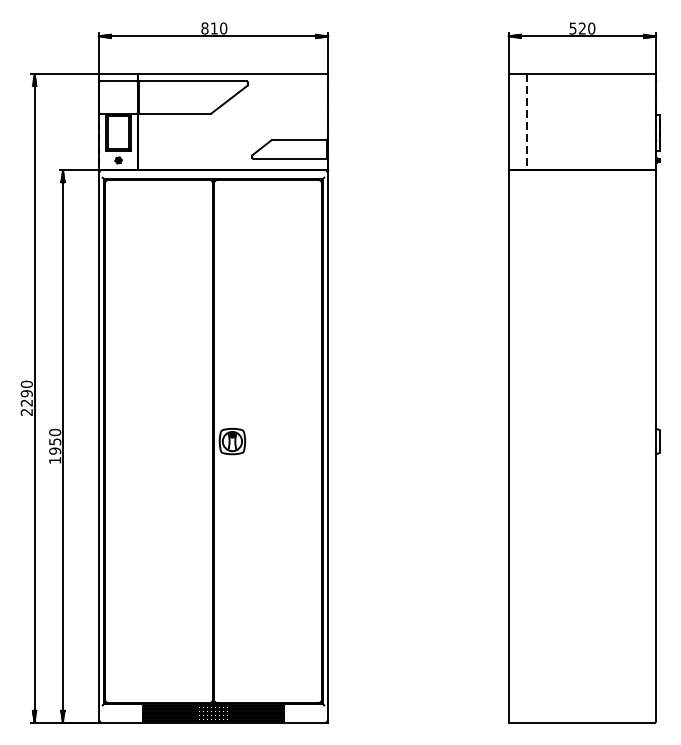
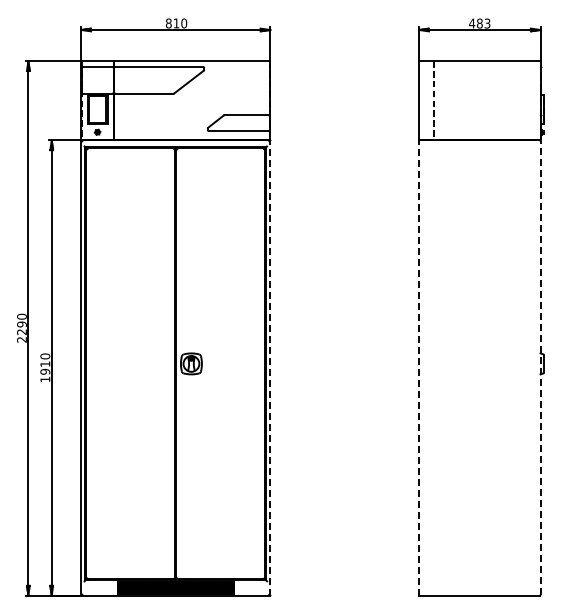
text: (581, 28) -> (479, 23), 520 -> 483
text: (55, 441) -> (45, 363), 1950 -> 1910
line: (328, 447) -> (270, 368), solid -> dashed
line: (509, 447) -> (419, 368), solid -> dashed
line: (655, 447) -> (540, 368), solid -> dashed

